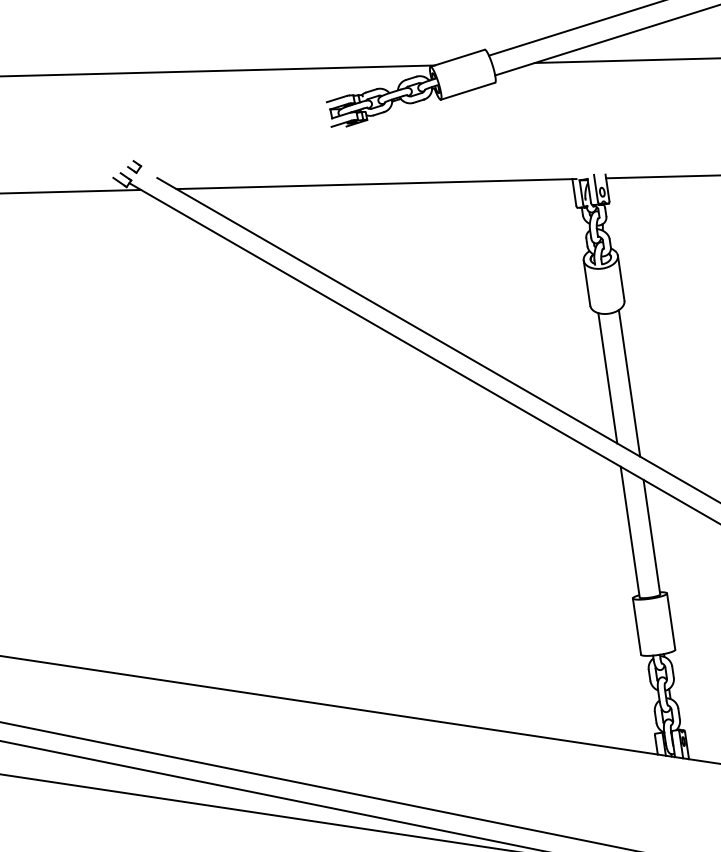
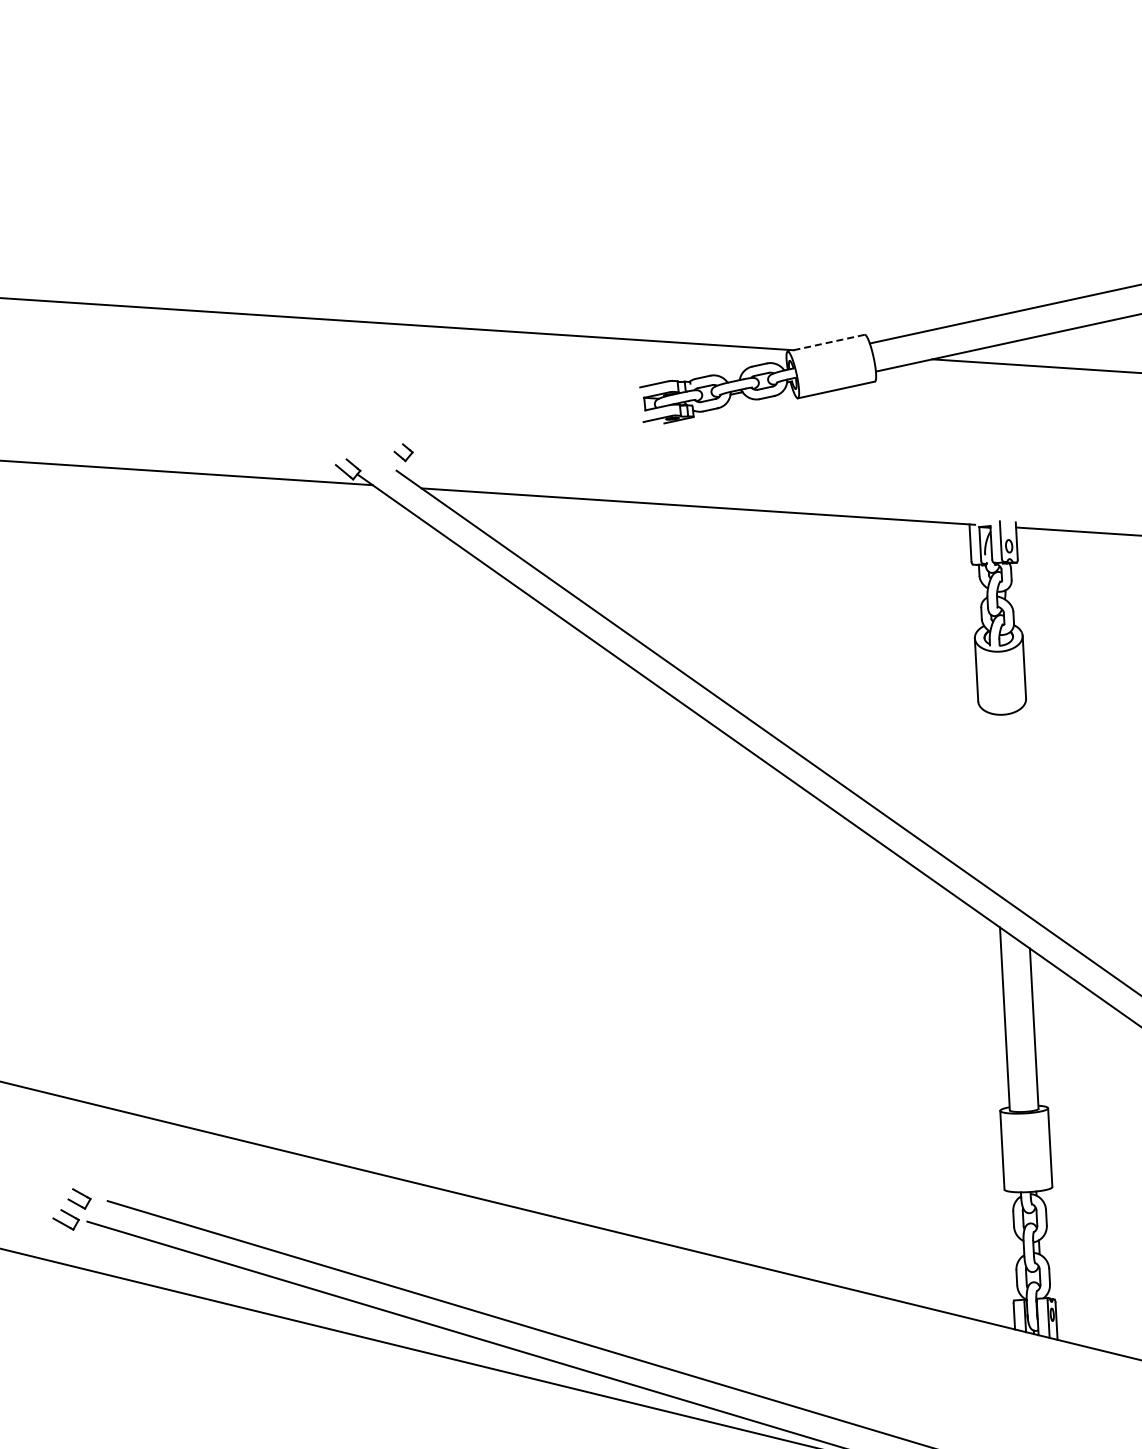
line: (457, 58) -> (825, 343), solid -> dashed
part: (134, 166) -> (403, 452), moved
line: (607, 378) -> (993, 803), removed
line: (629, 383) -> (1022, 813), removed

